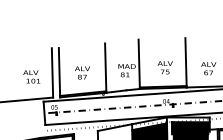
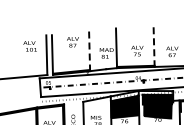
line: (186, 63) -> (154, 47), solid -> dashed
line: (105, 68) -> (89, 51), solid -> dashed
text: (81, 73) -> (72, 42), moved
text: (30, 76) -> (29, 46), moved

